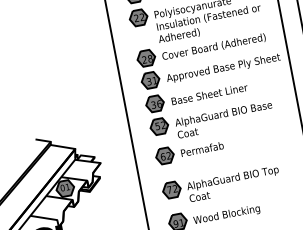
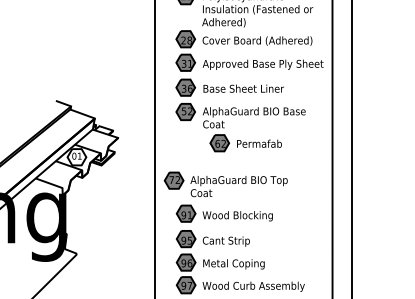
part: (189, 151) -> (245, 143), moved
part: (220, 184) -> (225, 184), moved
fill: (64, 188) -> (76, 157), removed

